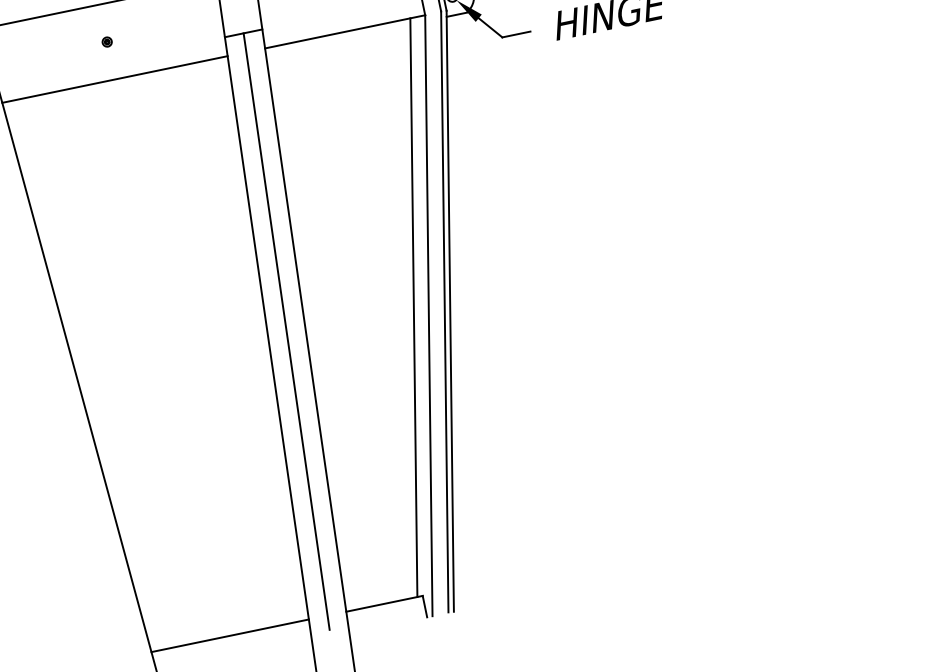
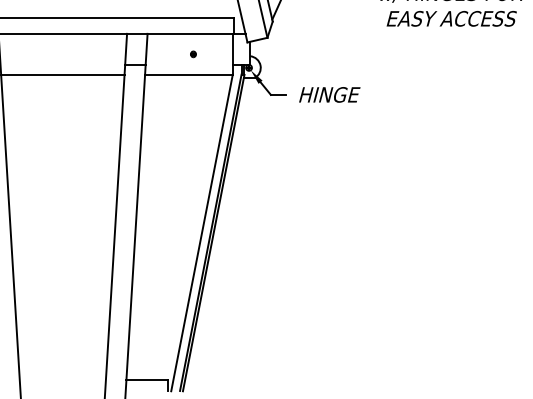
part: (106, 42) -> (62, 54), removed
line: (412, 306) -> (194, 226), removed
line: (286, 330) -> (125, 225), removed
line: (229, 635) -> (62, 379), removed

